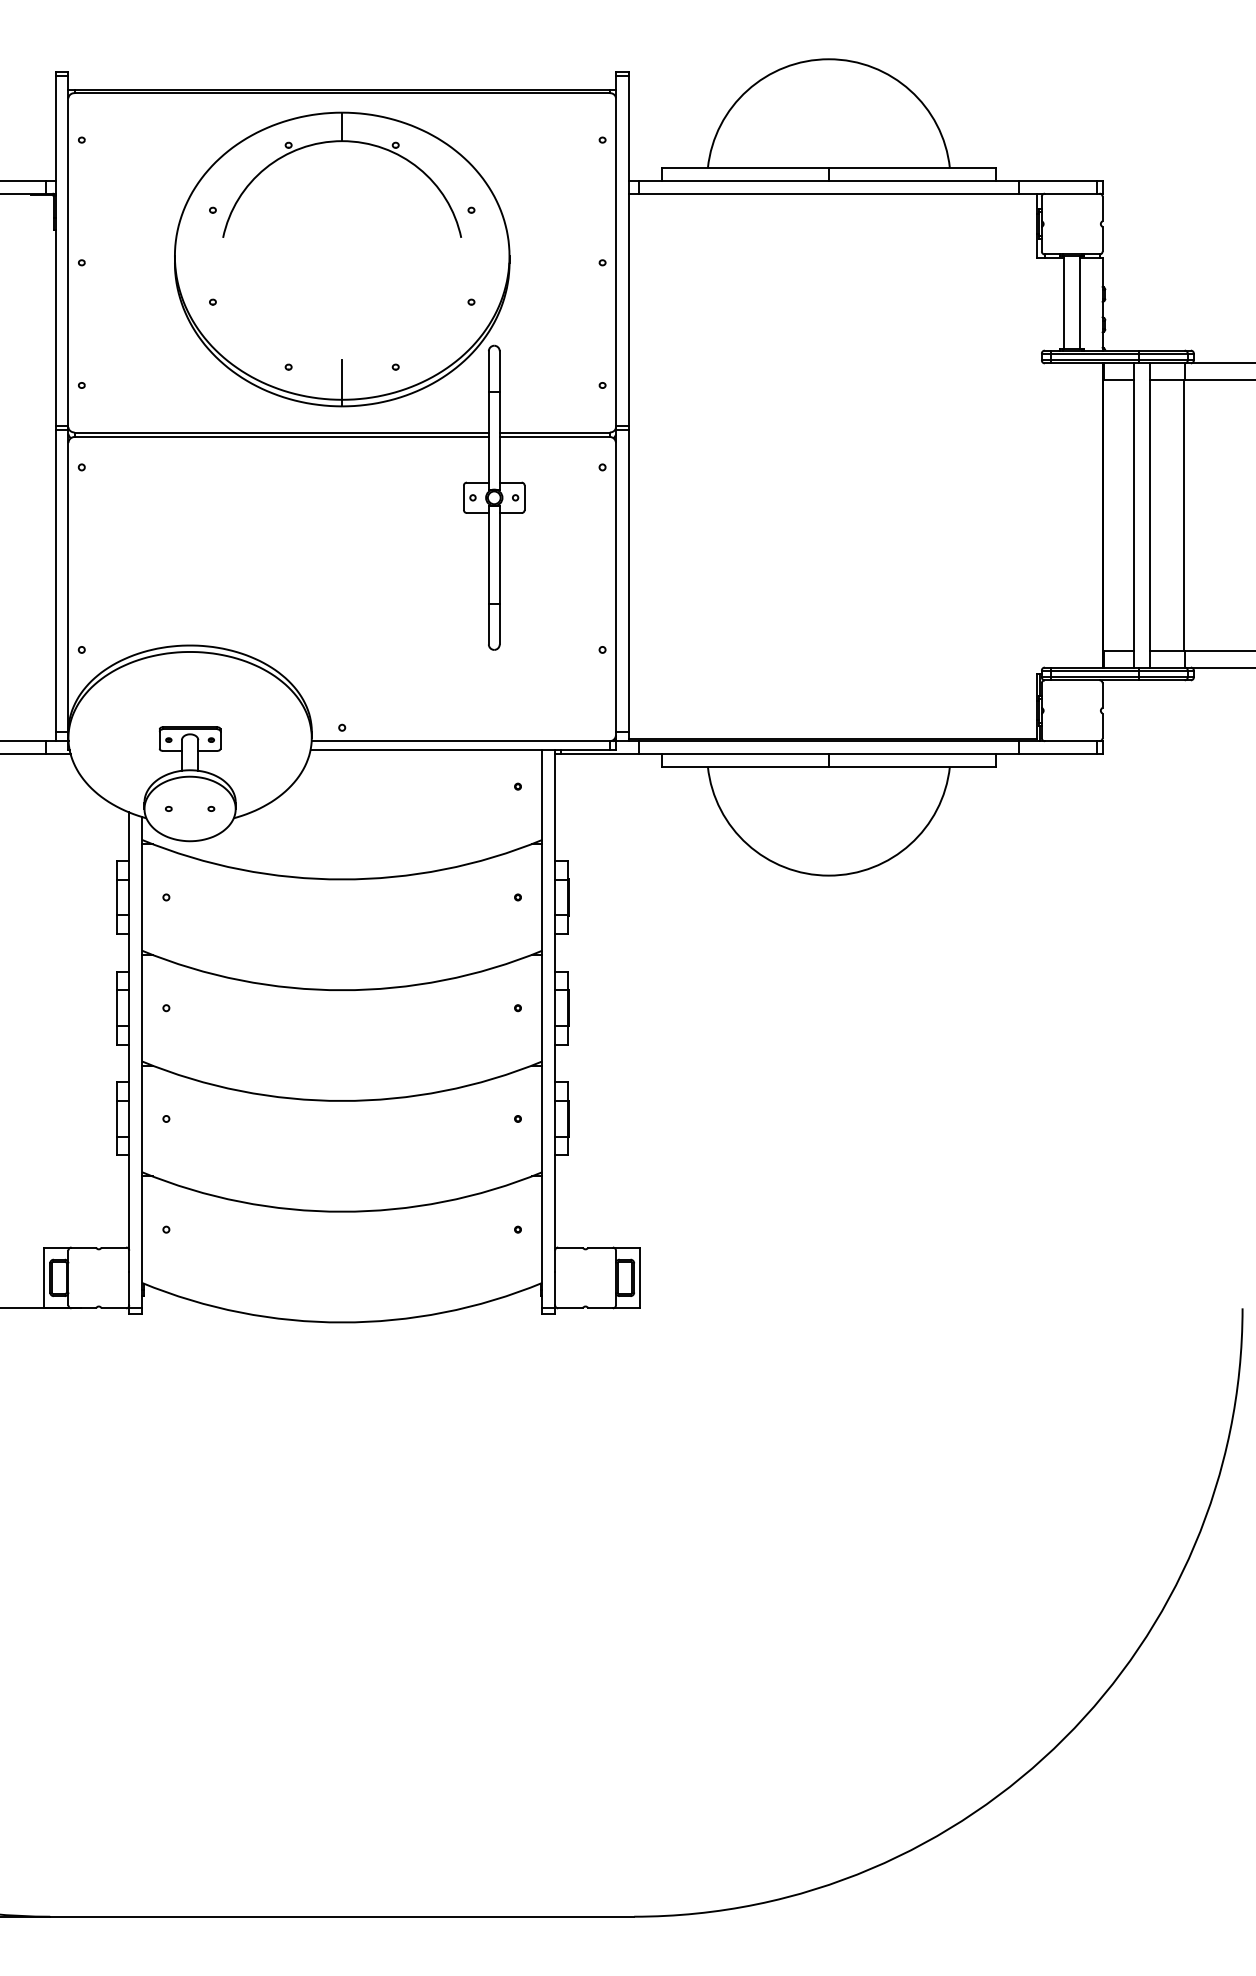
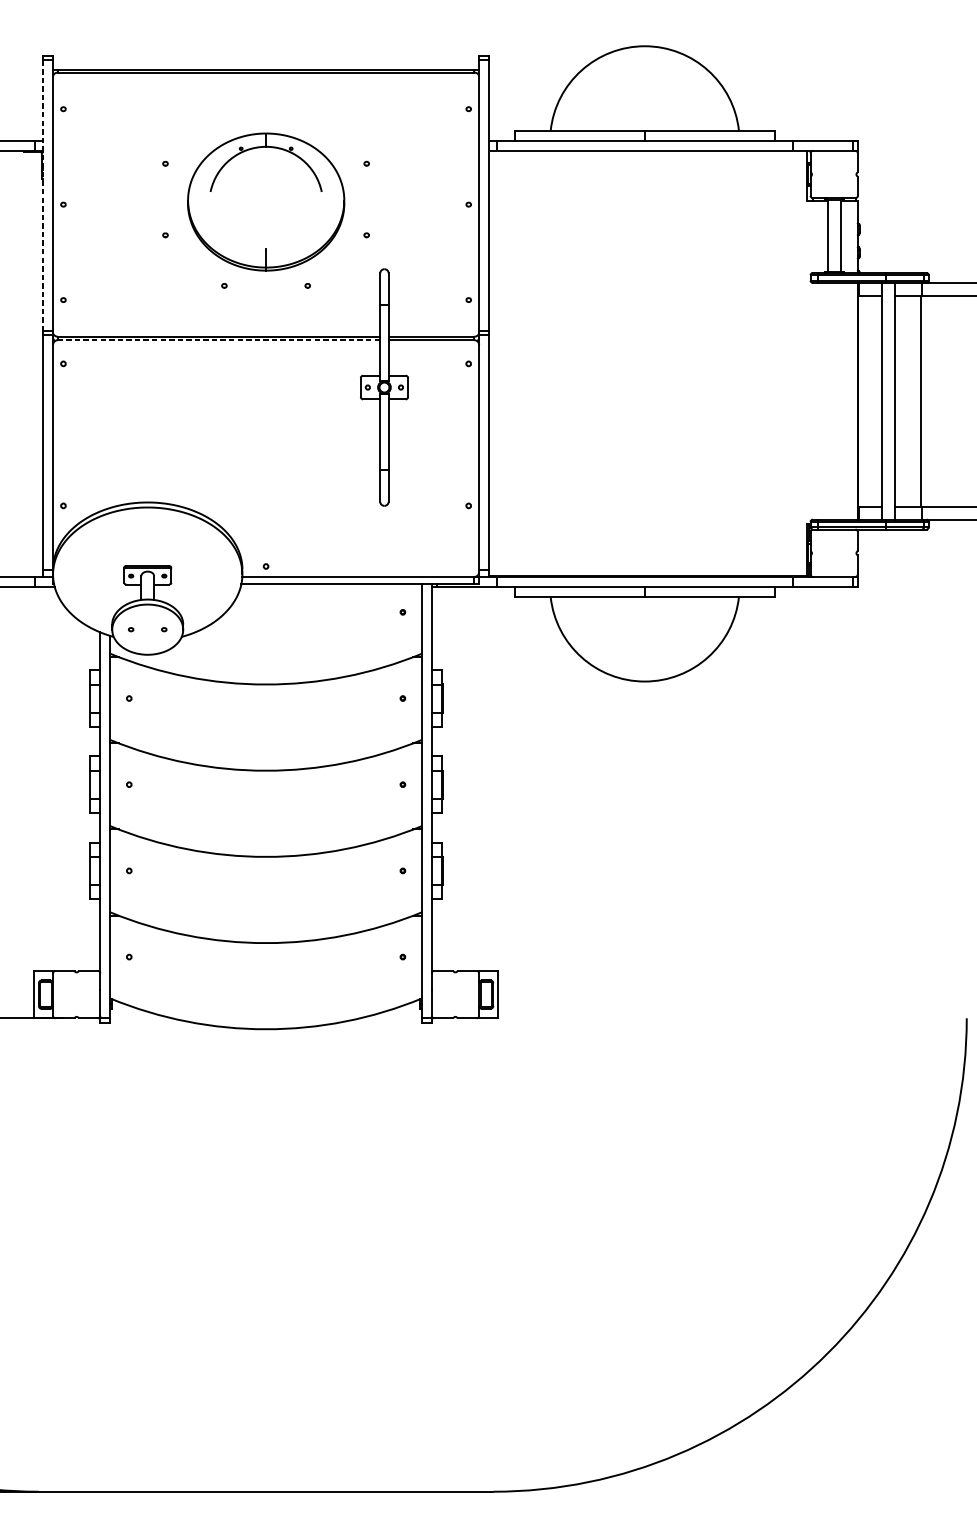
line: (55, 251) -> (42, 195), solid -> dashed
part: (342, 259) -> (266, 202), size x0.6
line: (282, 437) -> (219, 340), solid -> dashed

